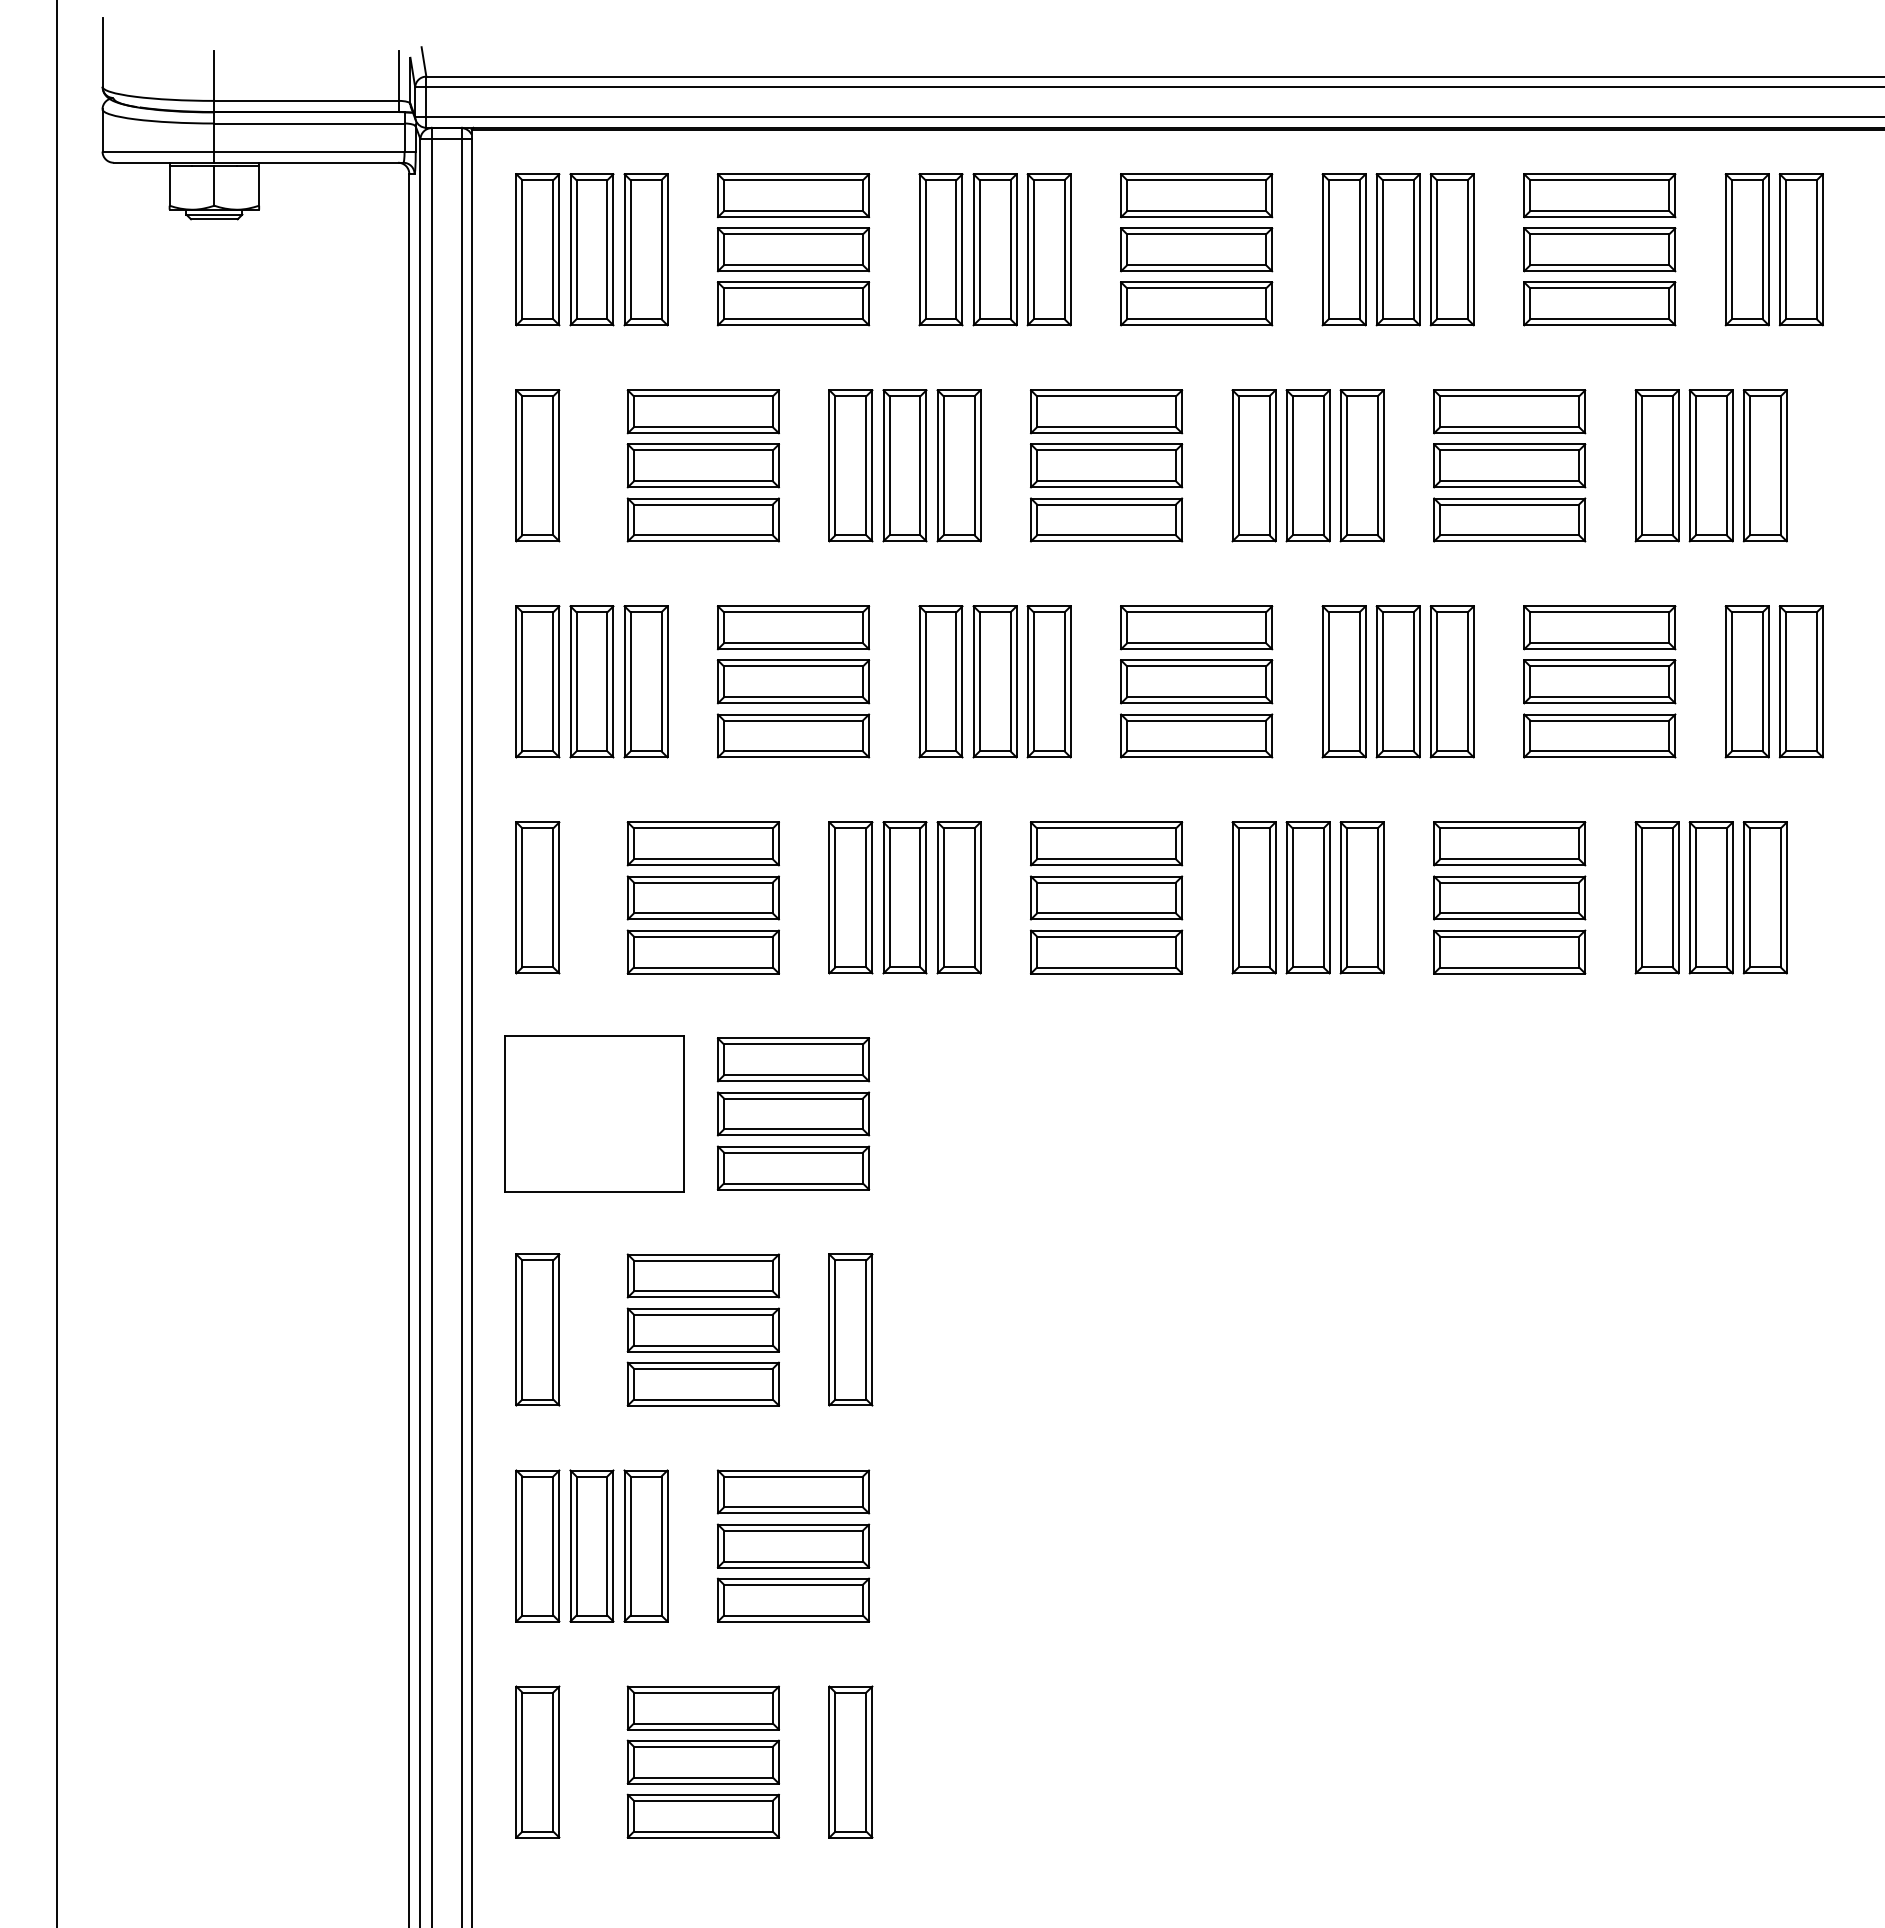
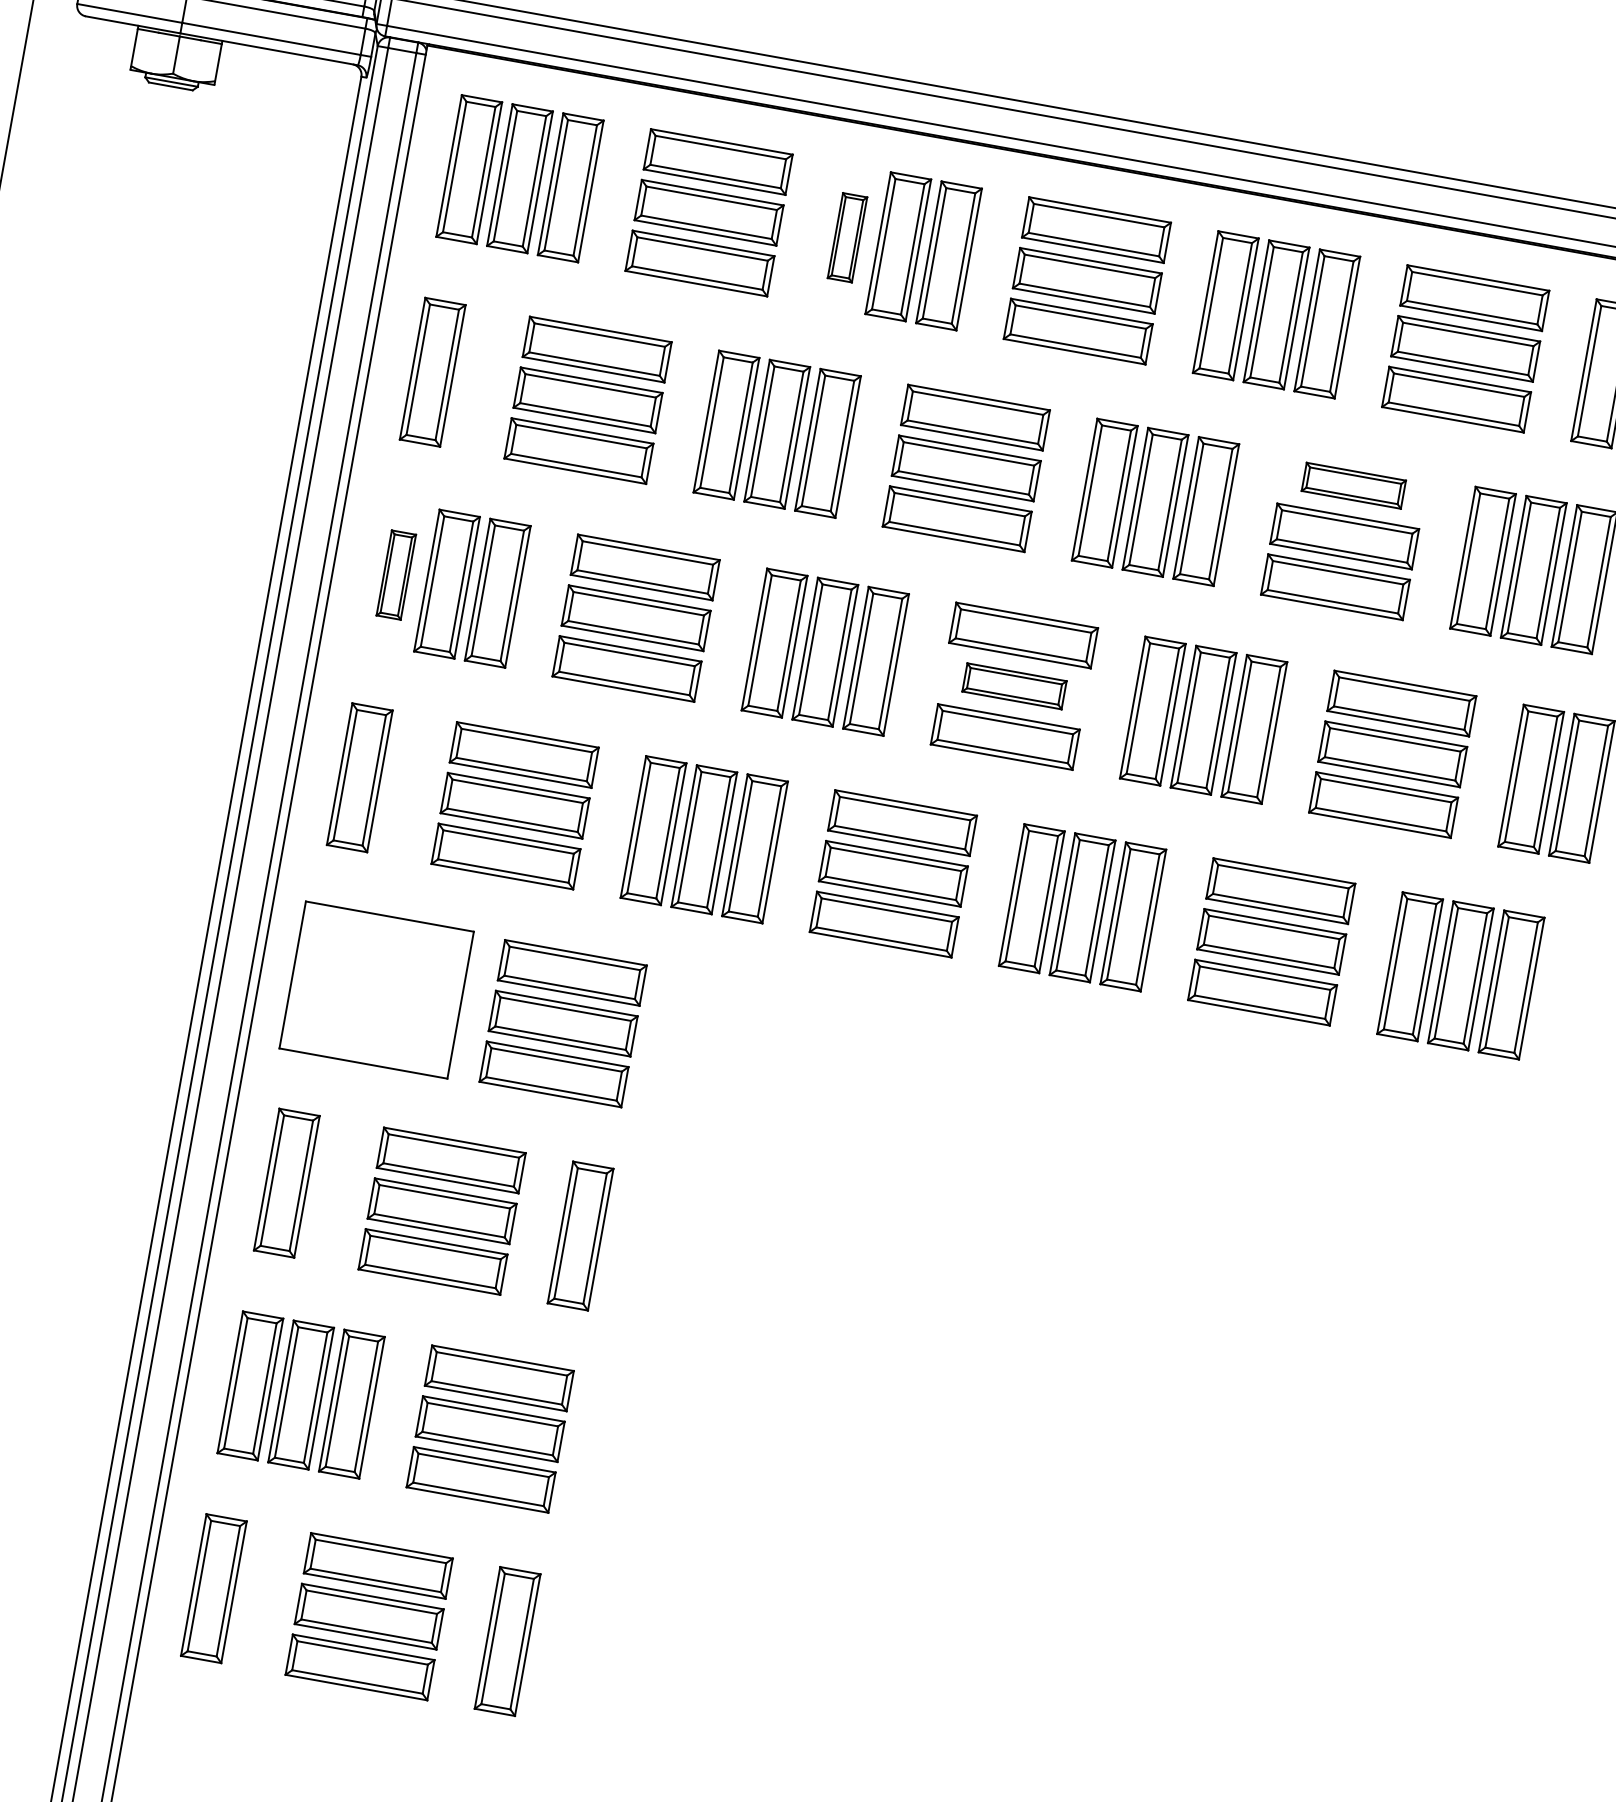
part: (940, 249) -> (847, 237), size x0.6
part: (1509, 411) -> (1353, 485), size x0.7
part: (537, 681) -> (395, 574), size x0.6
part: (1196, 681) -> (1014, 685), size x0.7

